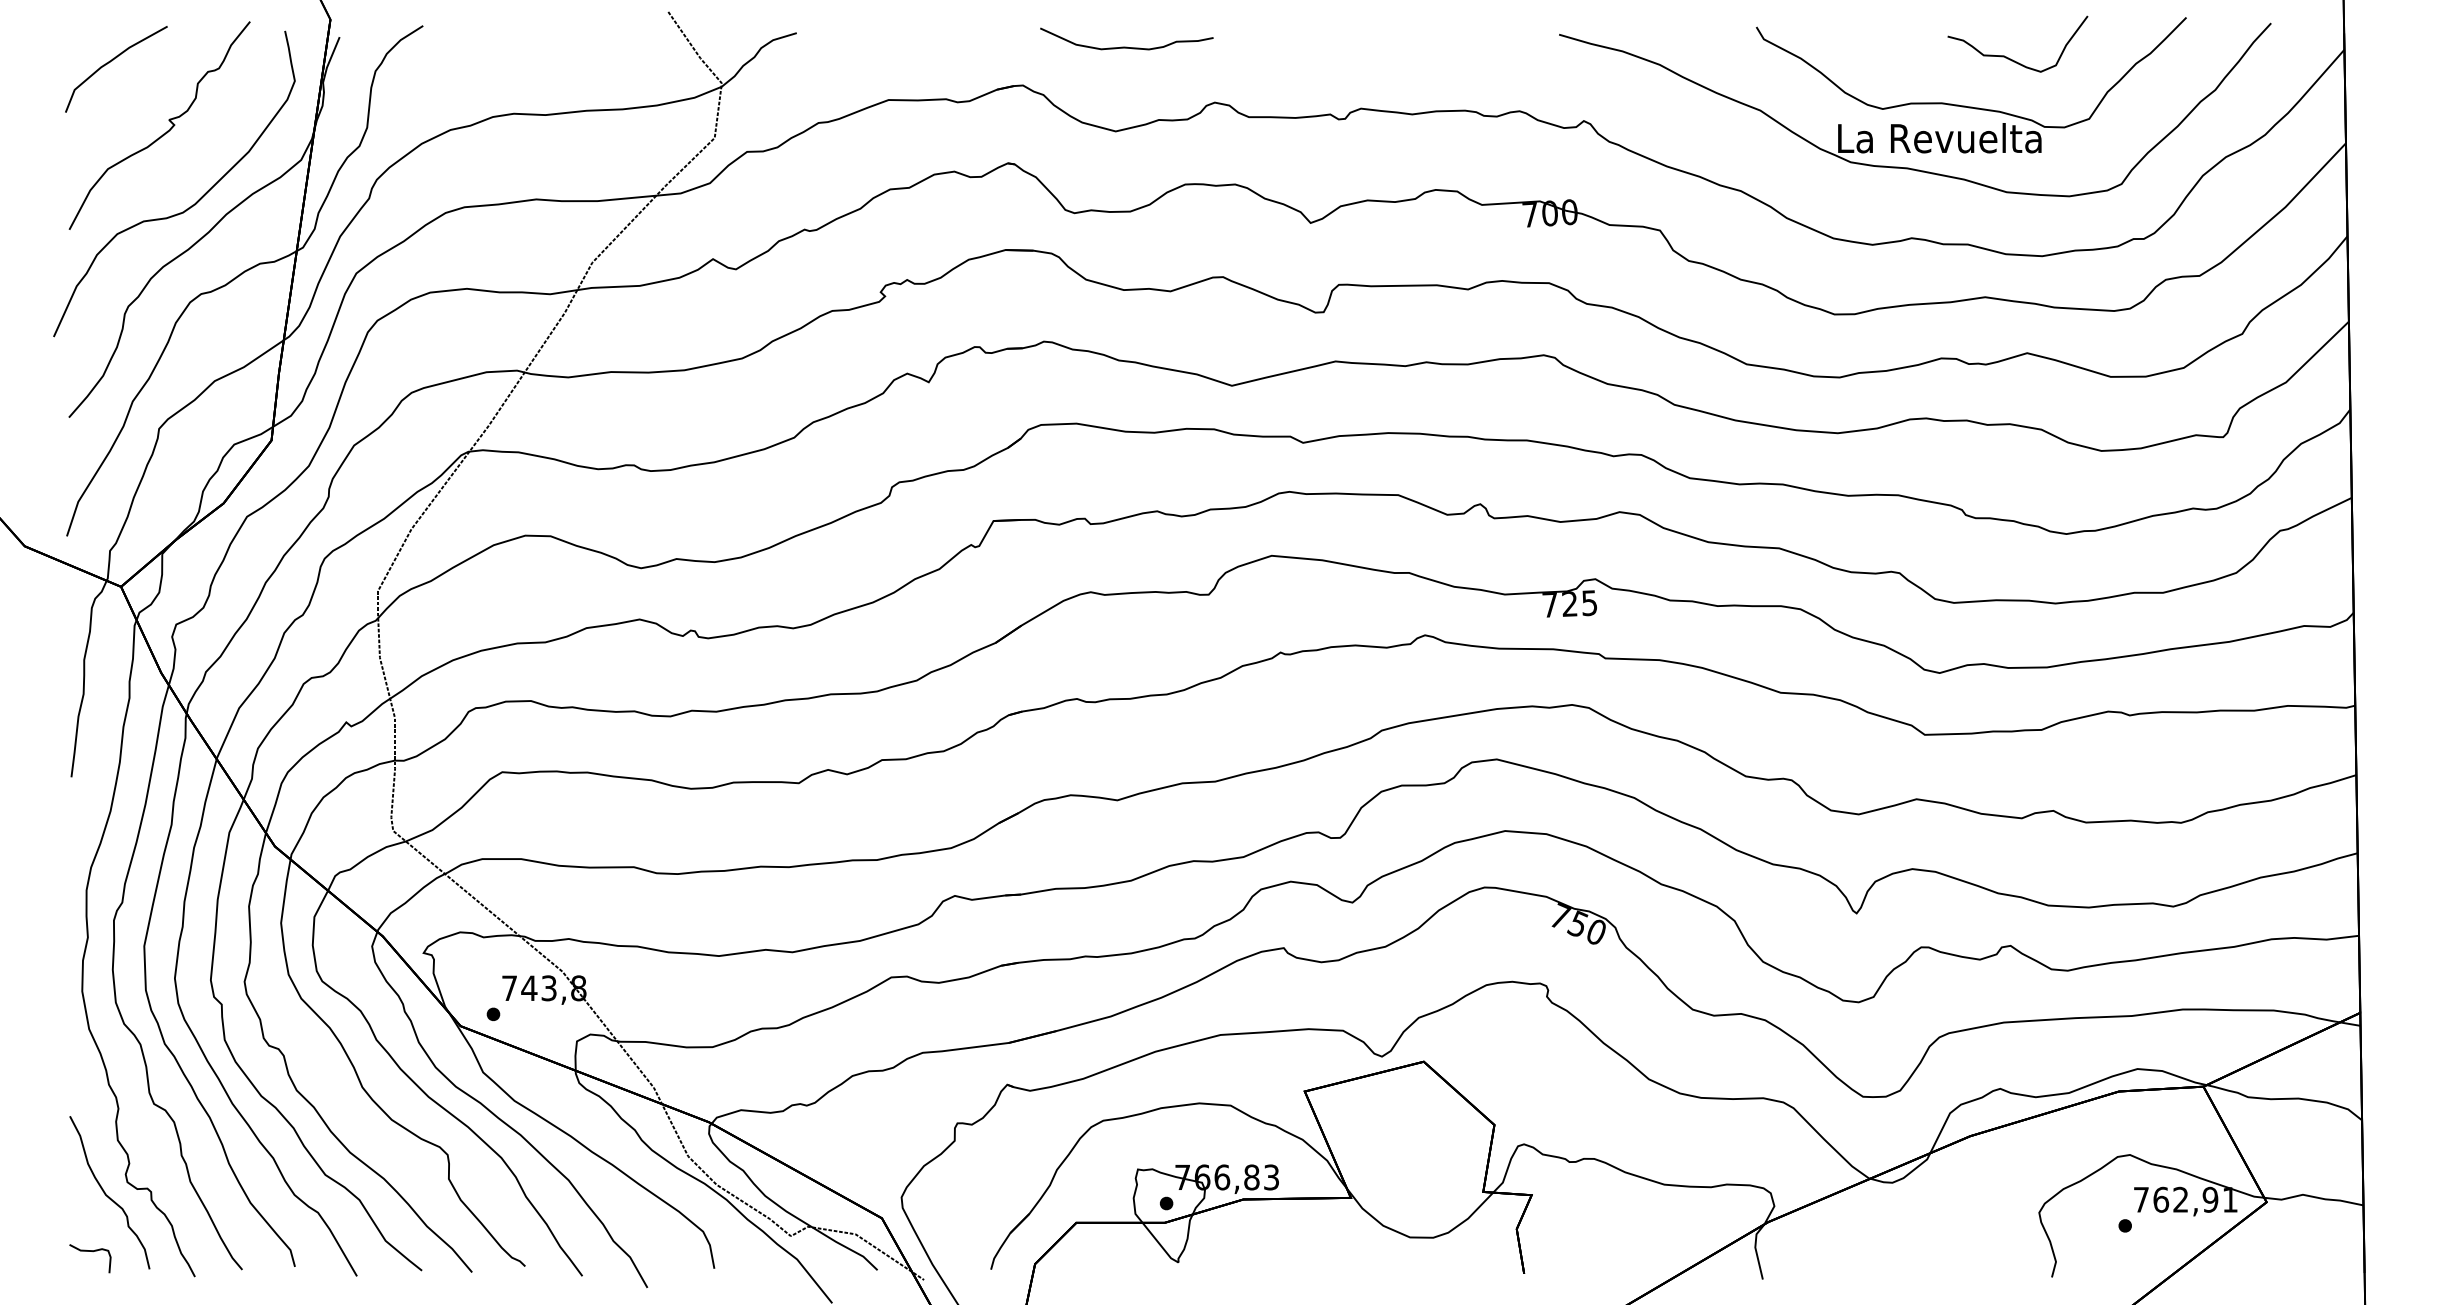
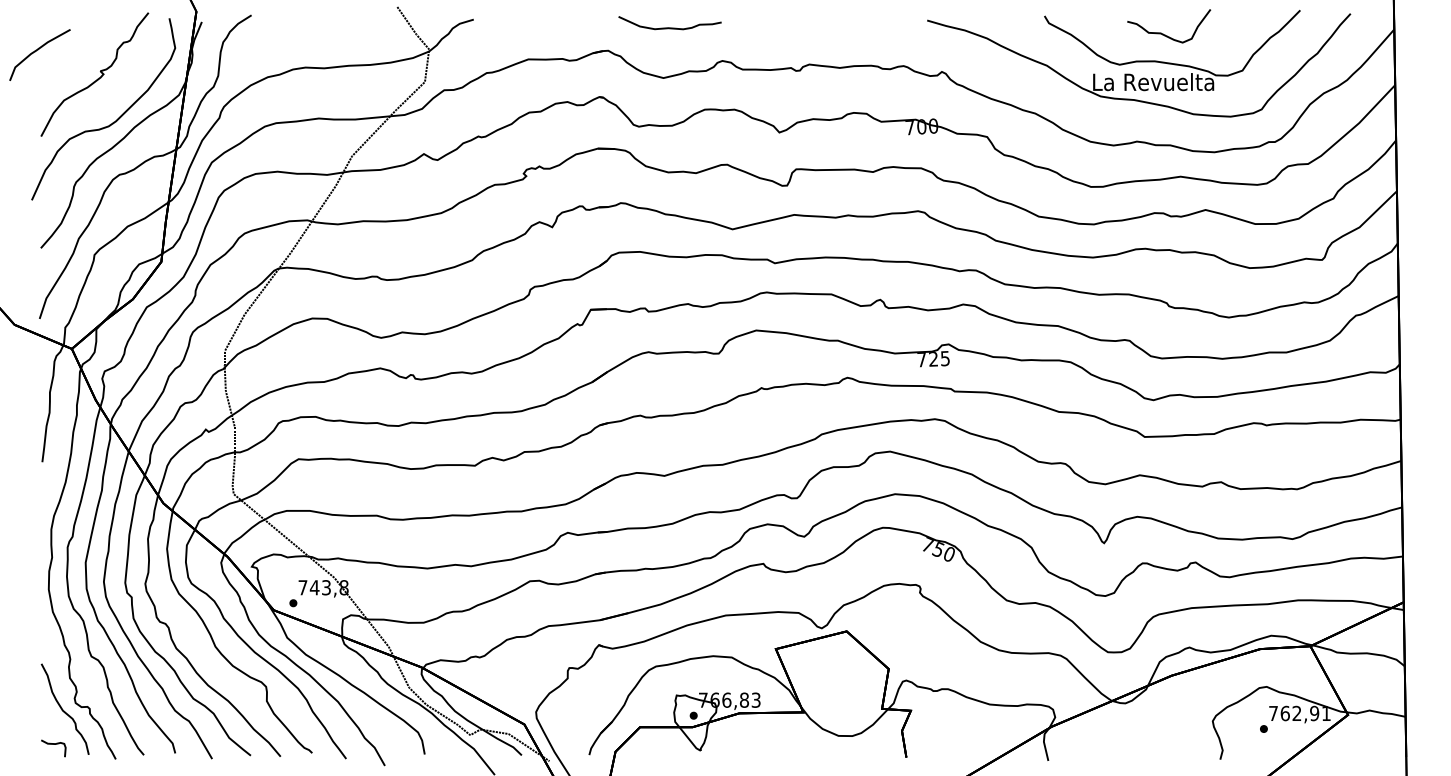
part: (2011, 58) -> (1165, 34), moved
curve: (113, 61) -> (38, 50), moved

